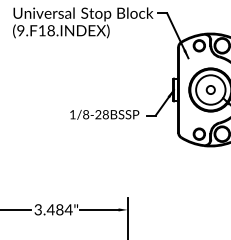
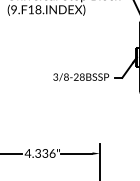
text: (72, 114) -> (55, 76), 1/8-28 -> 3/8-28
text: (53, 209) -> (40, 153), 3.484" -> 4.336"

